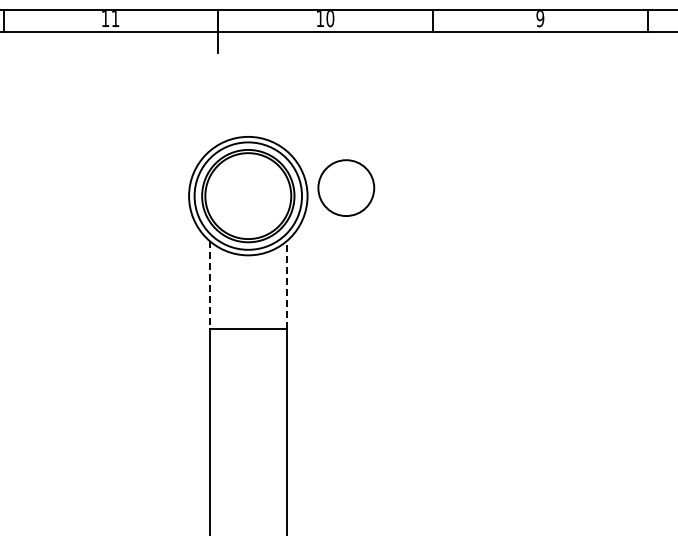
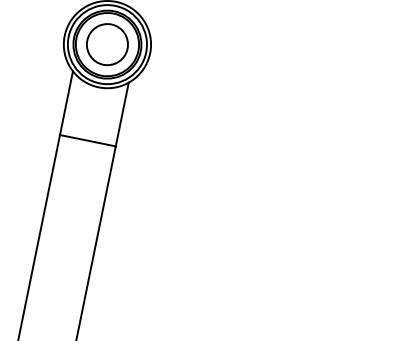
circle: (346, 187) -> (107, 44), moved
line: (286, 284) -> (122, 113), dashed -> solid
line: (209, 285) -> (66, 103), dashed -> solid

